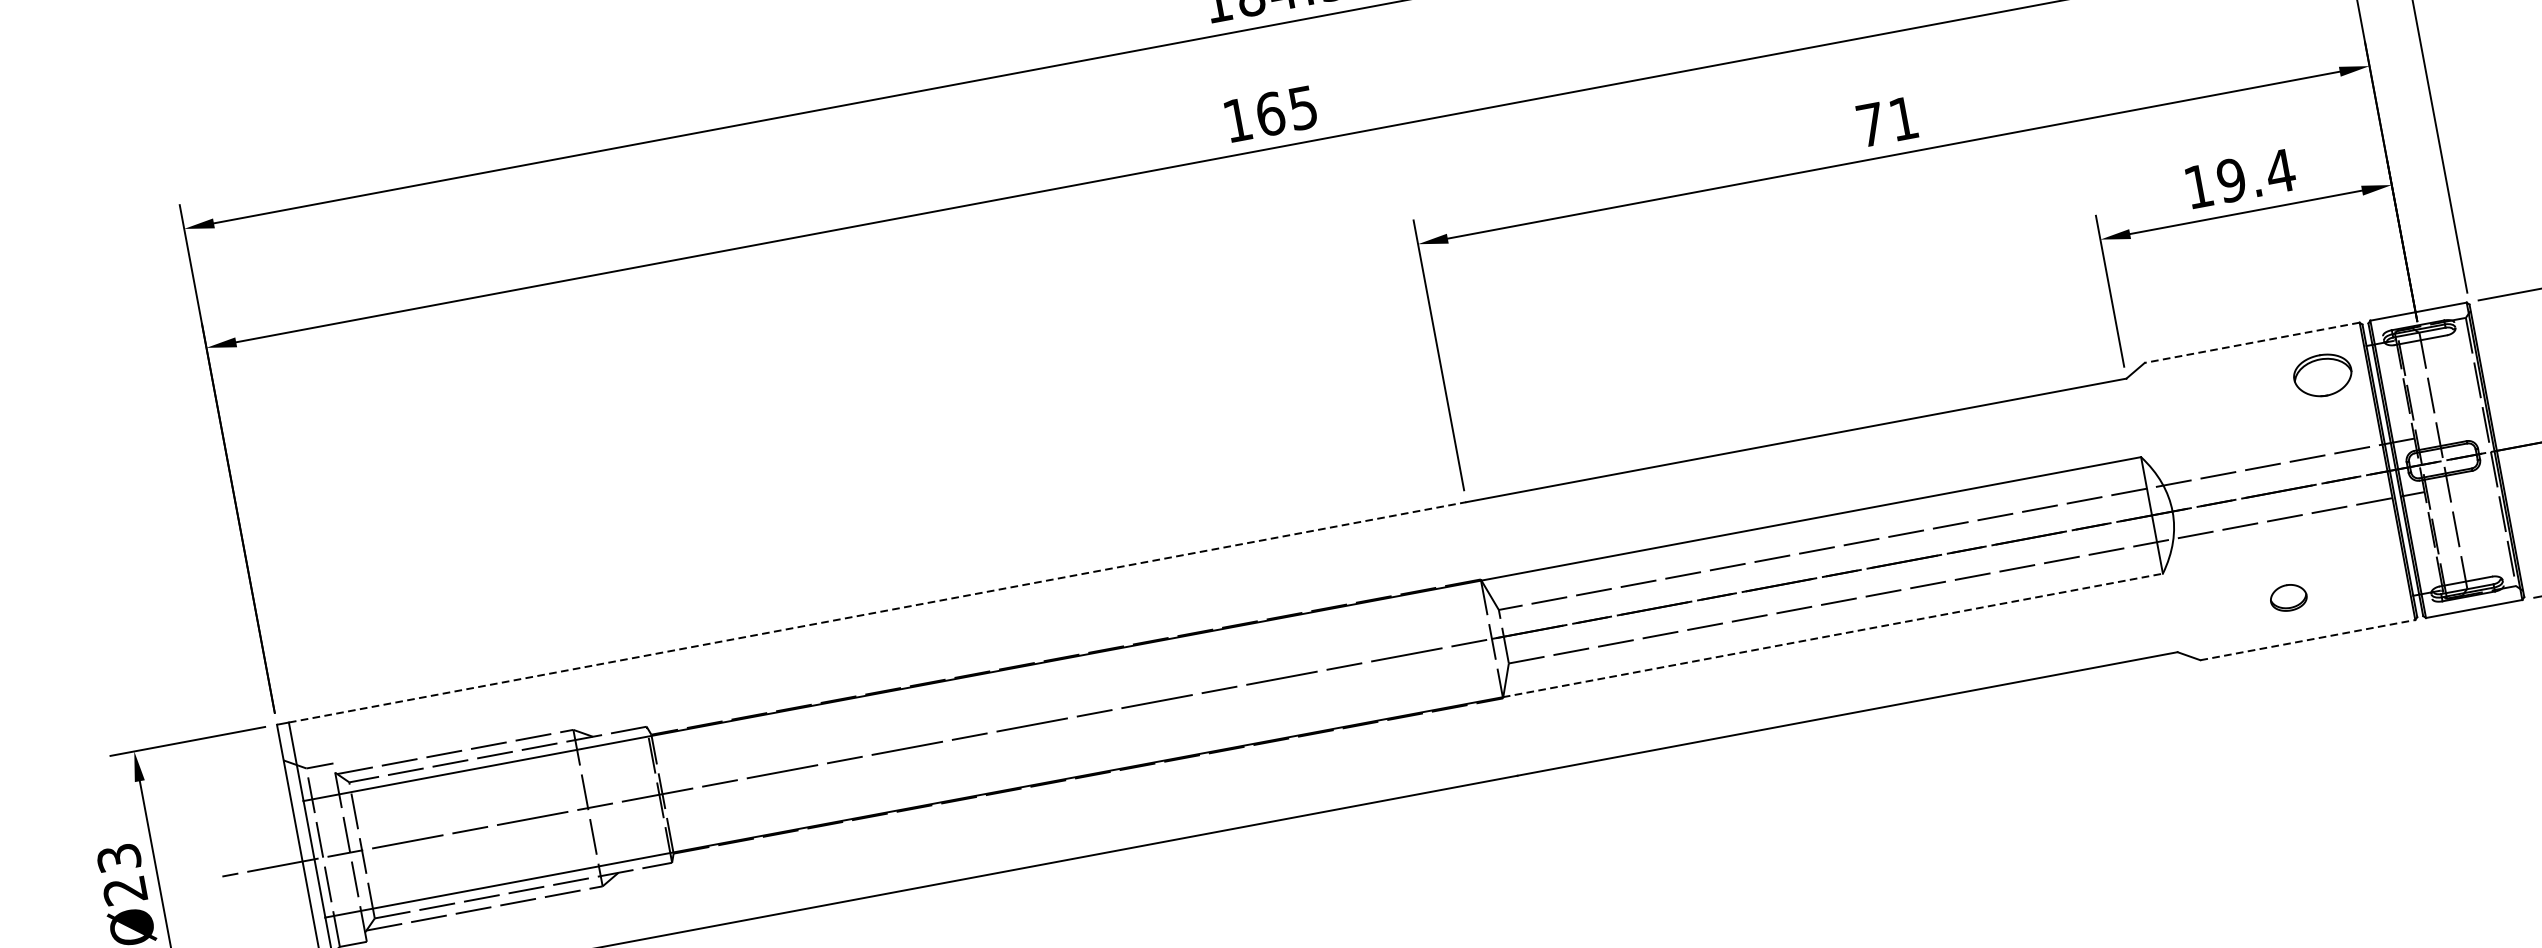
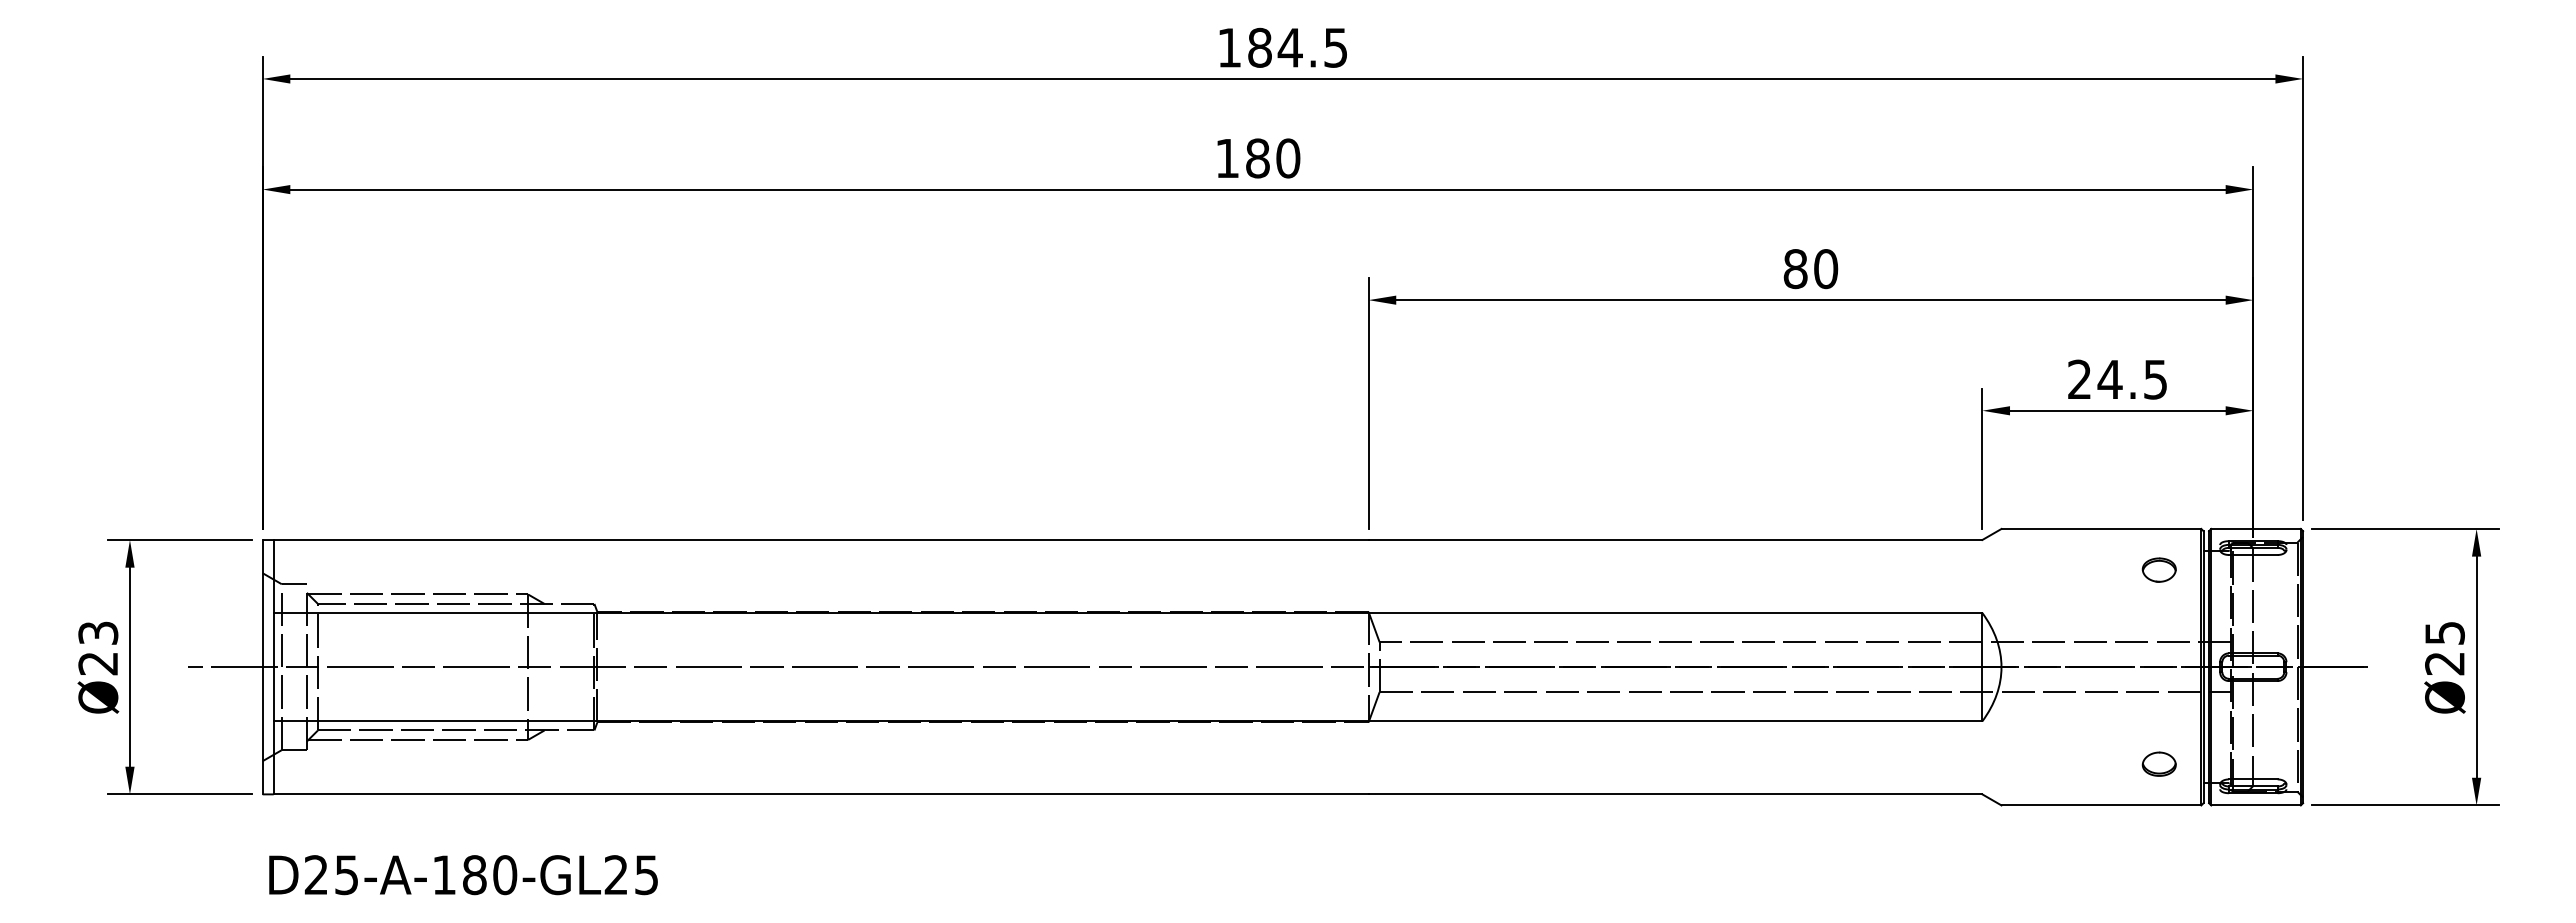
text: (1287, 111) -> (1273, 158), 165 -> 180
text: (1887, 122) -> (1810, 269), 71 -> 80
text: (2240, 178) -> (2118, 379), 19.4 -> 24.5
line: (2252, 342) -> (2101, 528), dashed -> solid
part: (2321, 374) -> (2158, 569), size x0.62
part: (2287, 597) -> (2158, 763), moved
line: (878, 612) -> (821, 540), dashed -> solid
line: (1832, 635) -> (1675, 721), dashed -> solid
line: (2307, 640) -> (2101, 805), dashed -> solid

